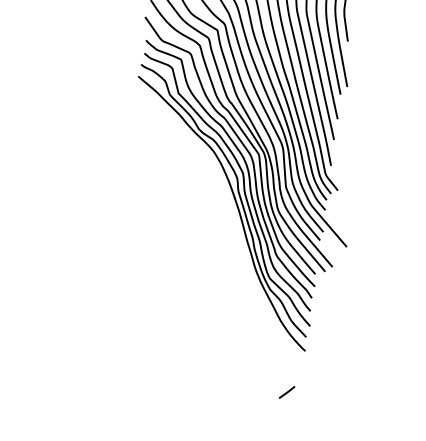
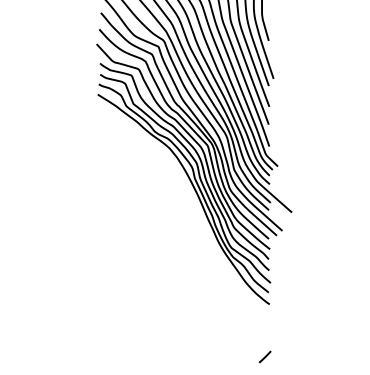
line: (286, 391) -> (264, 356), moved

